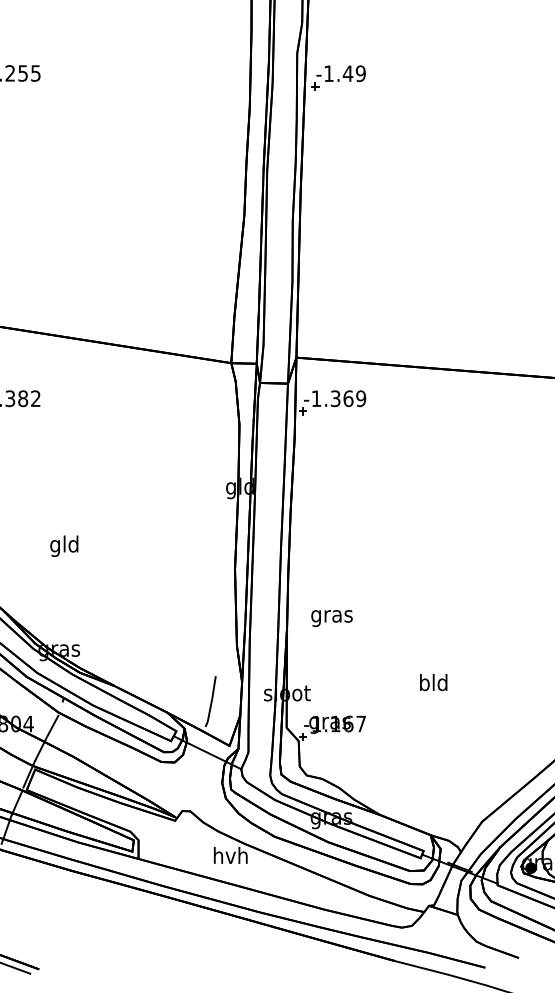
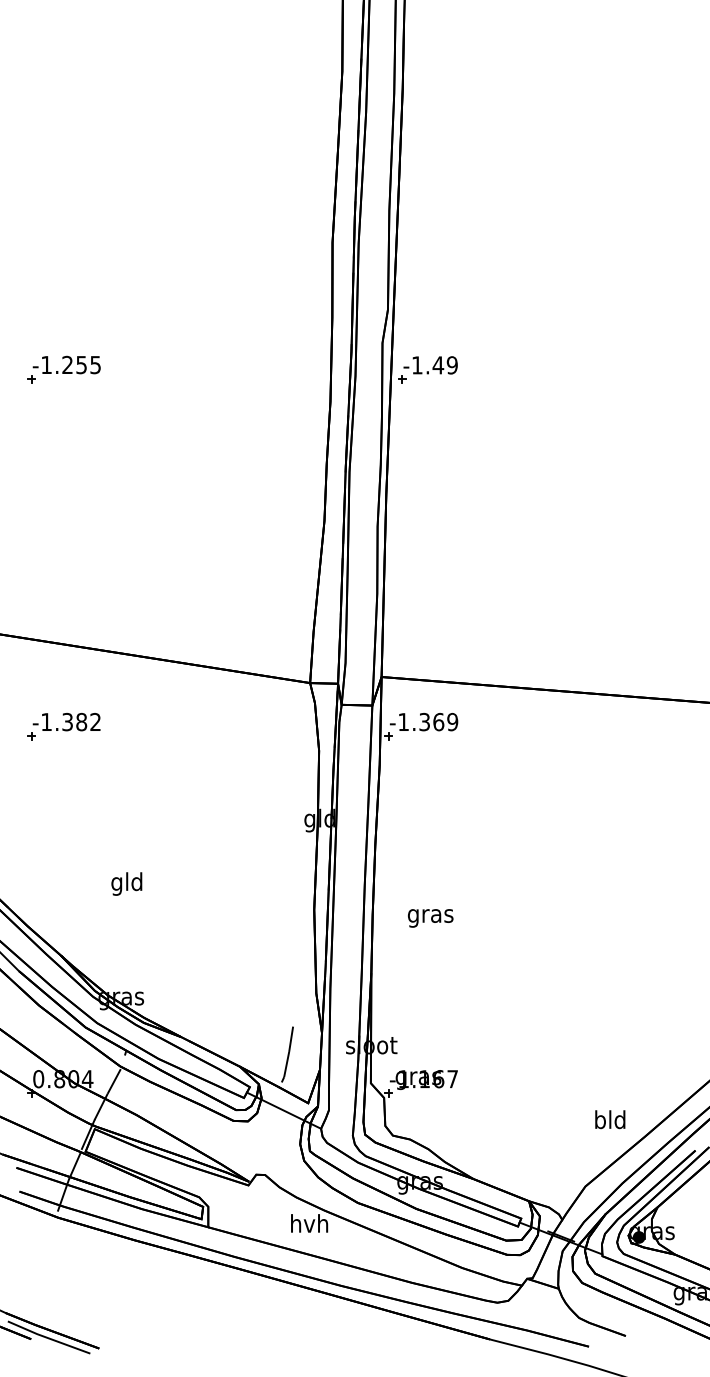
text: (331, 618) -> (430, 918), moved
text: (433, 682) -> (610, 1119), moved

